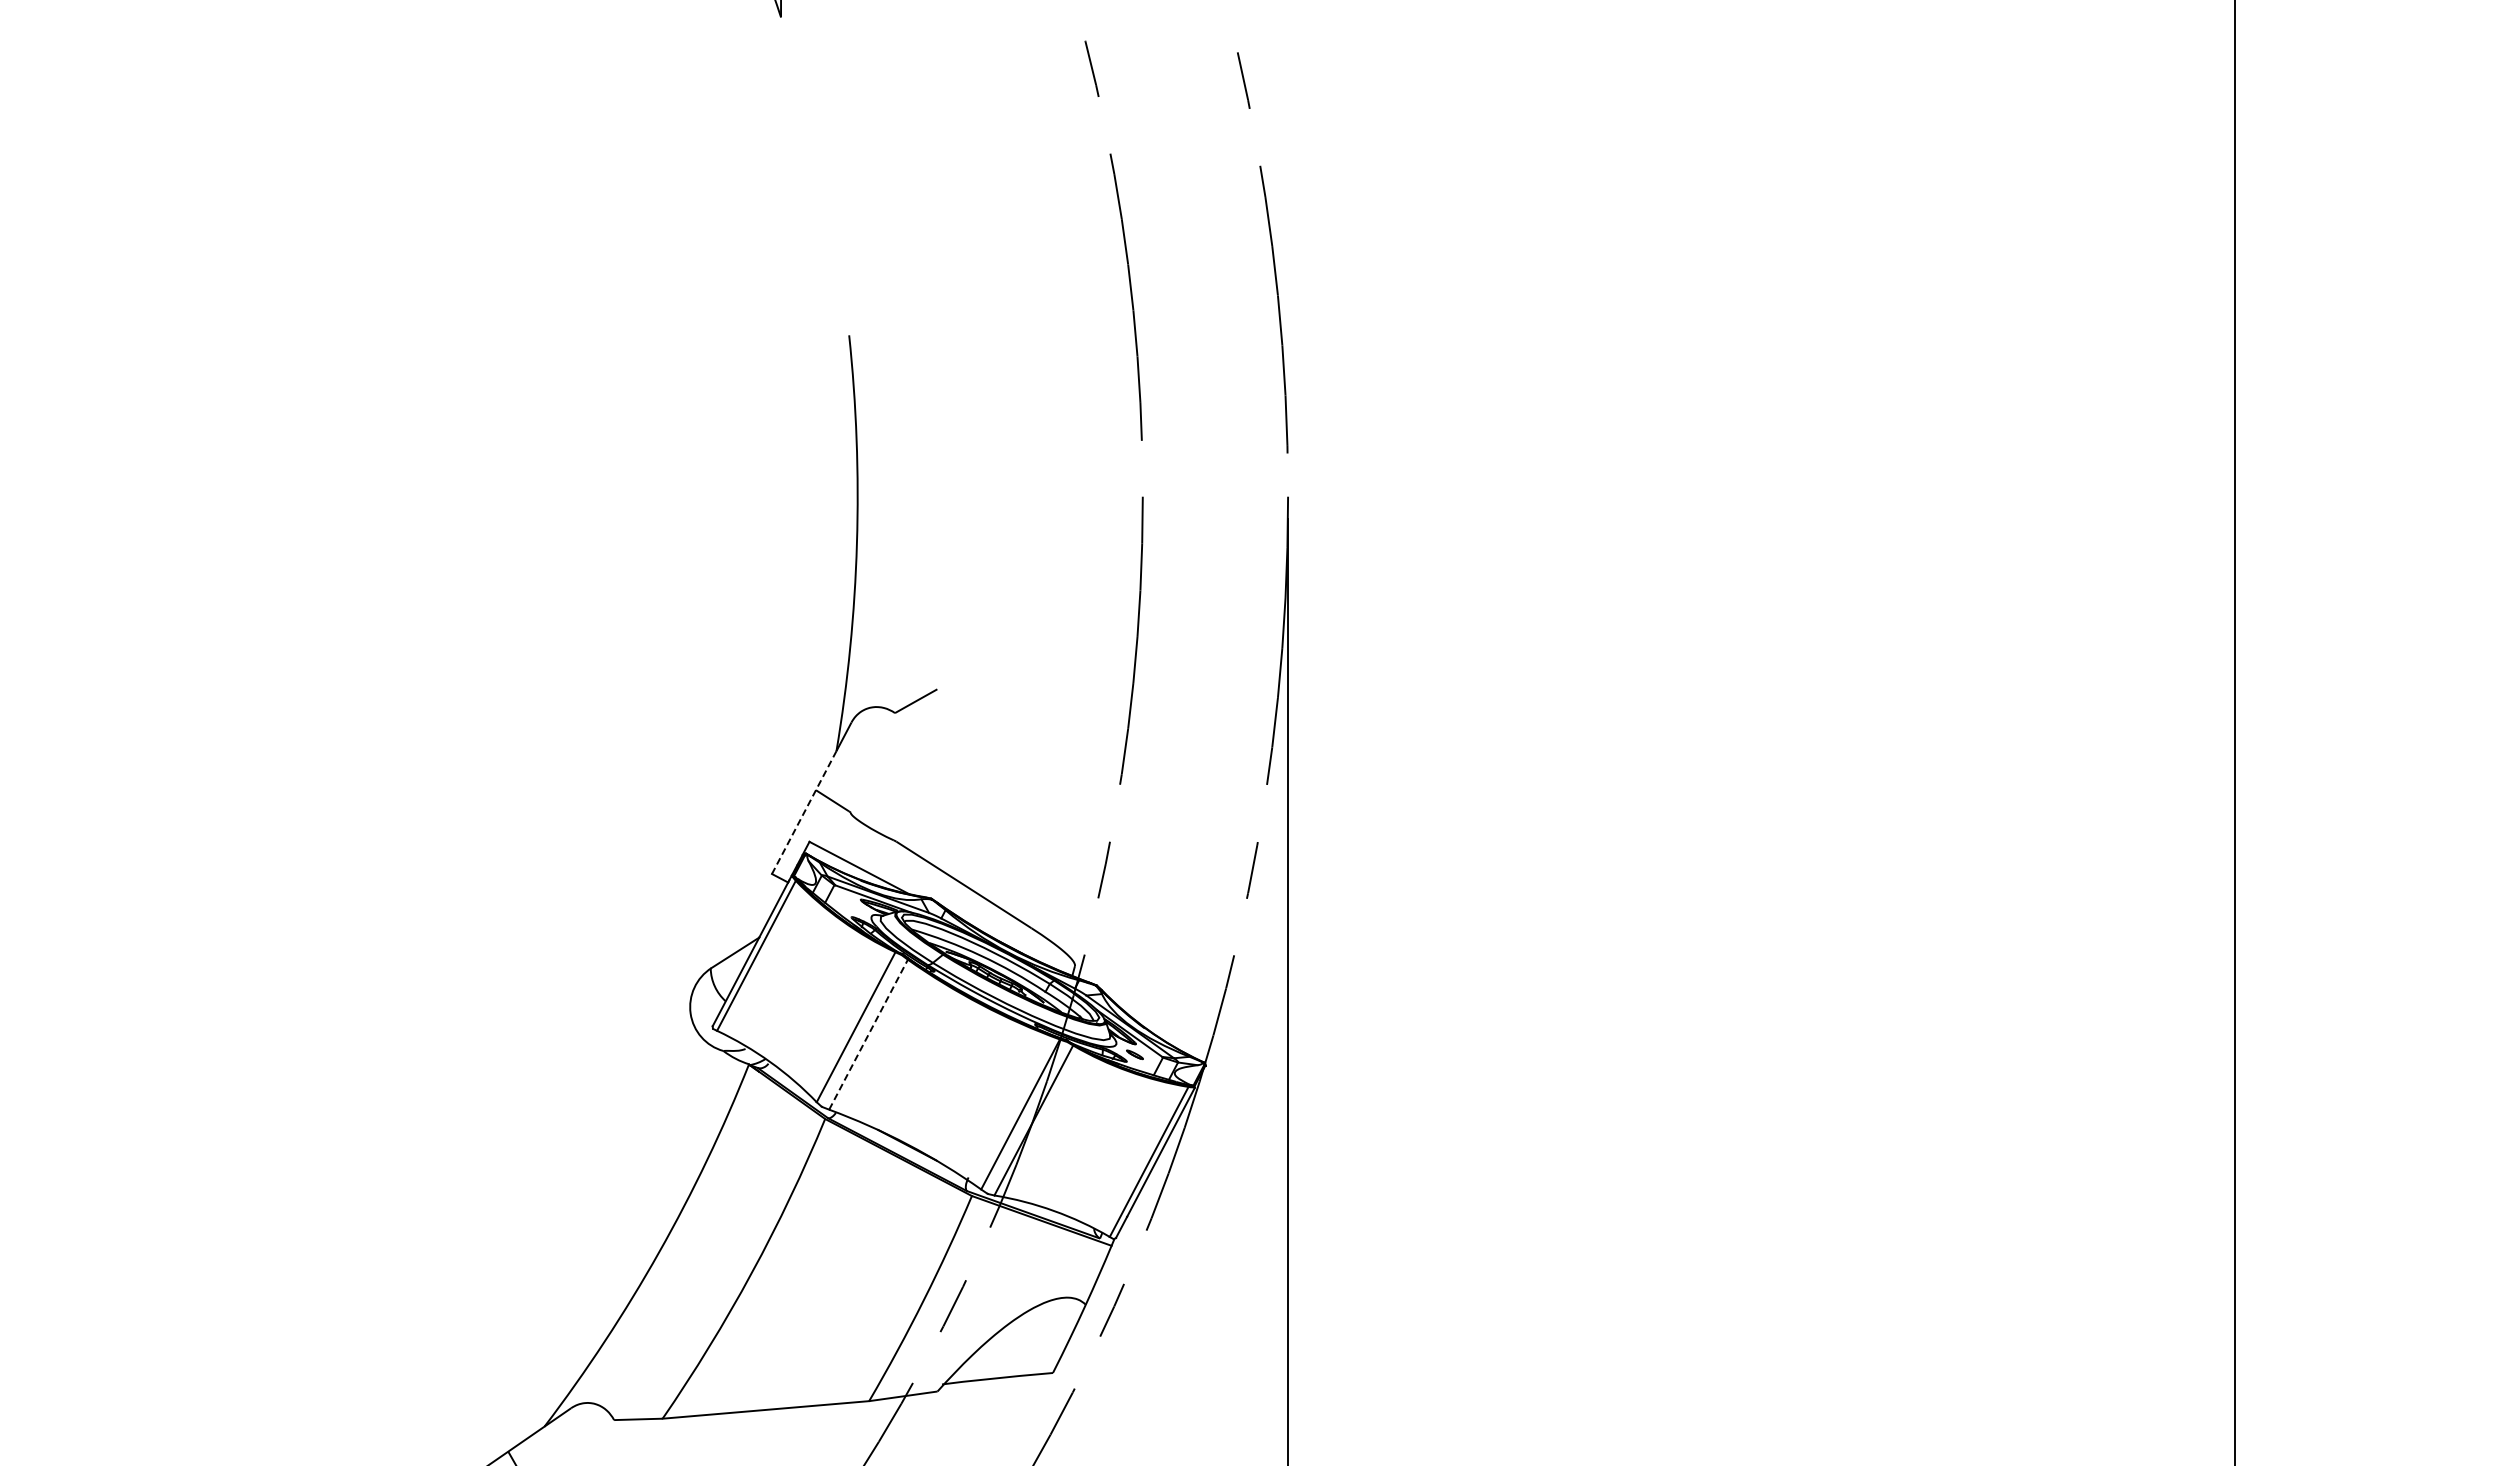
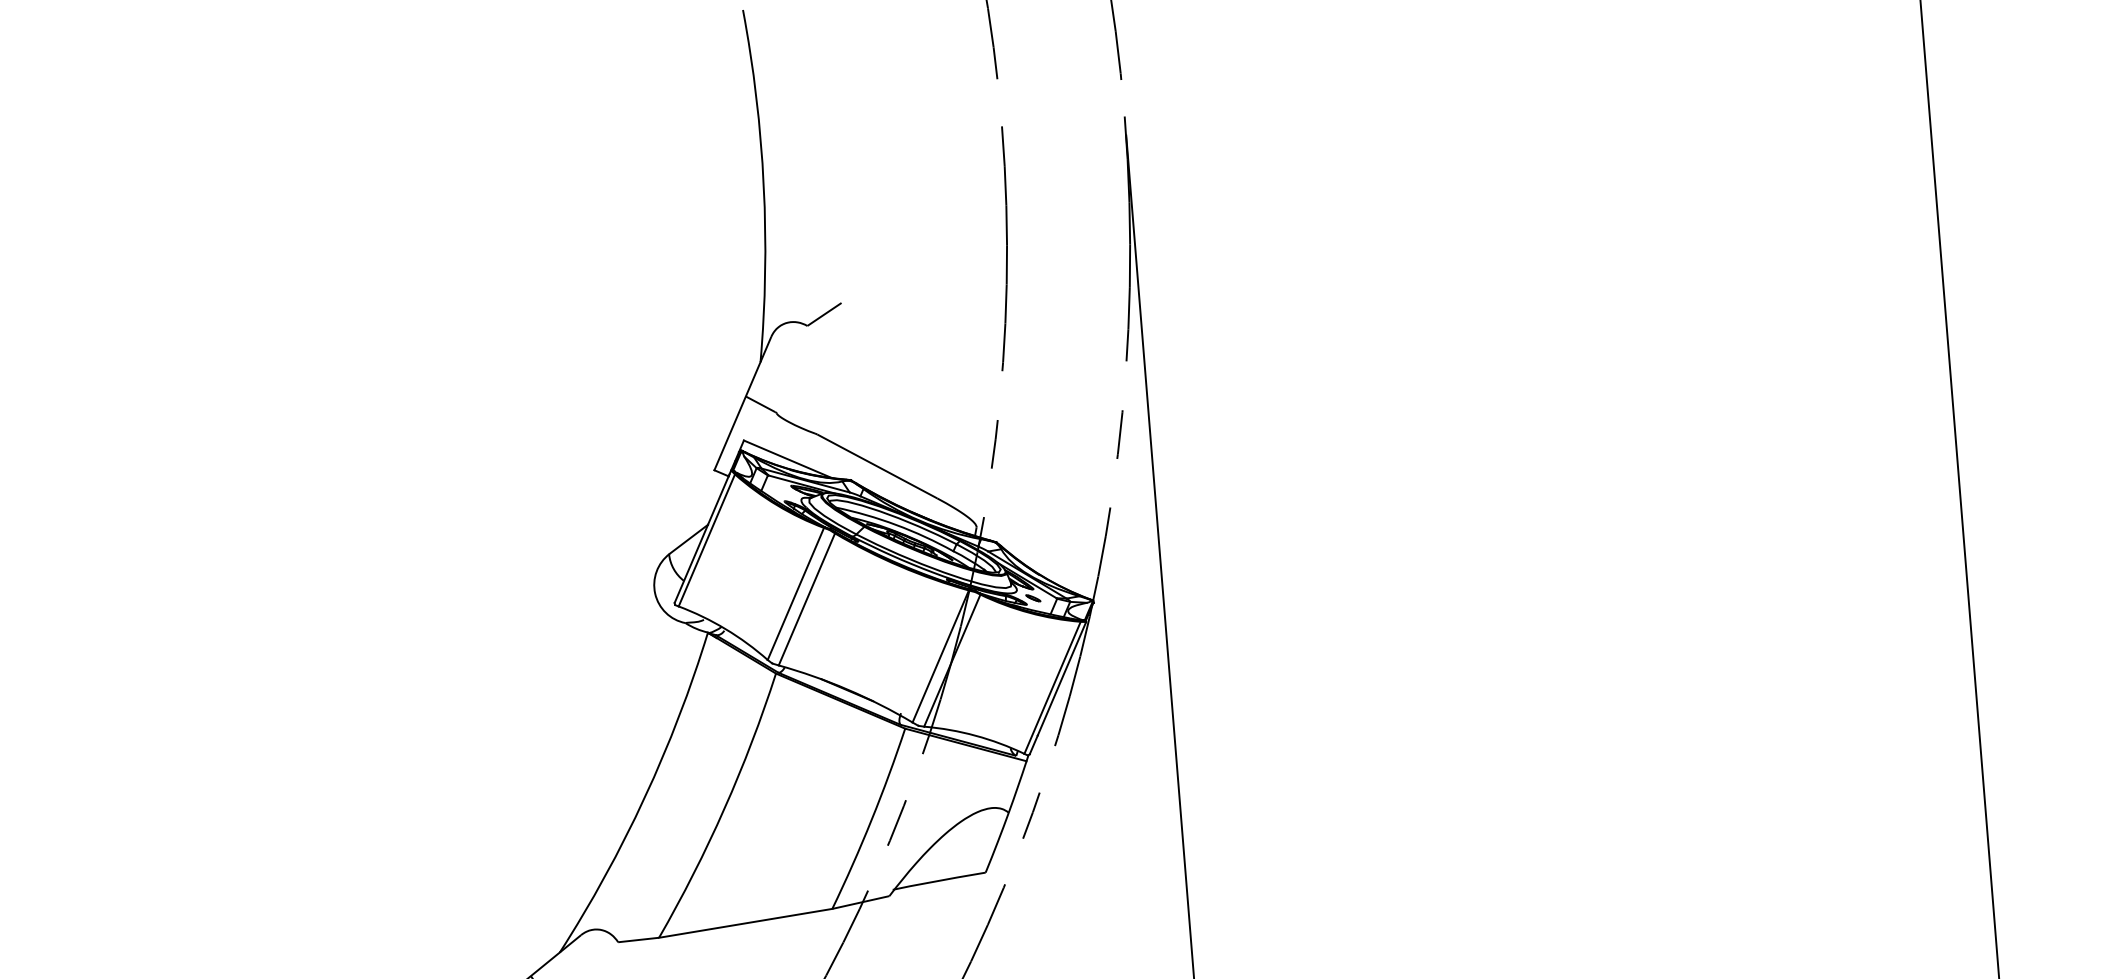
line: (804, 813) -> (737, 416), dashed -> solid
line: (868, 1034) -> (806, 599), dashed -> solid

